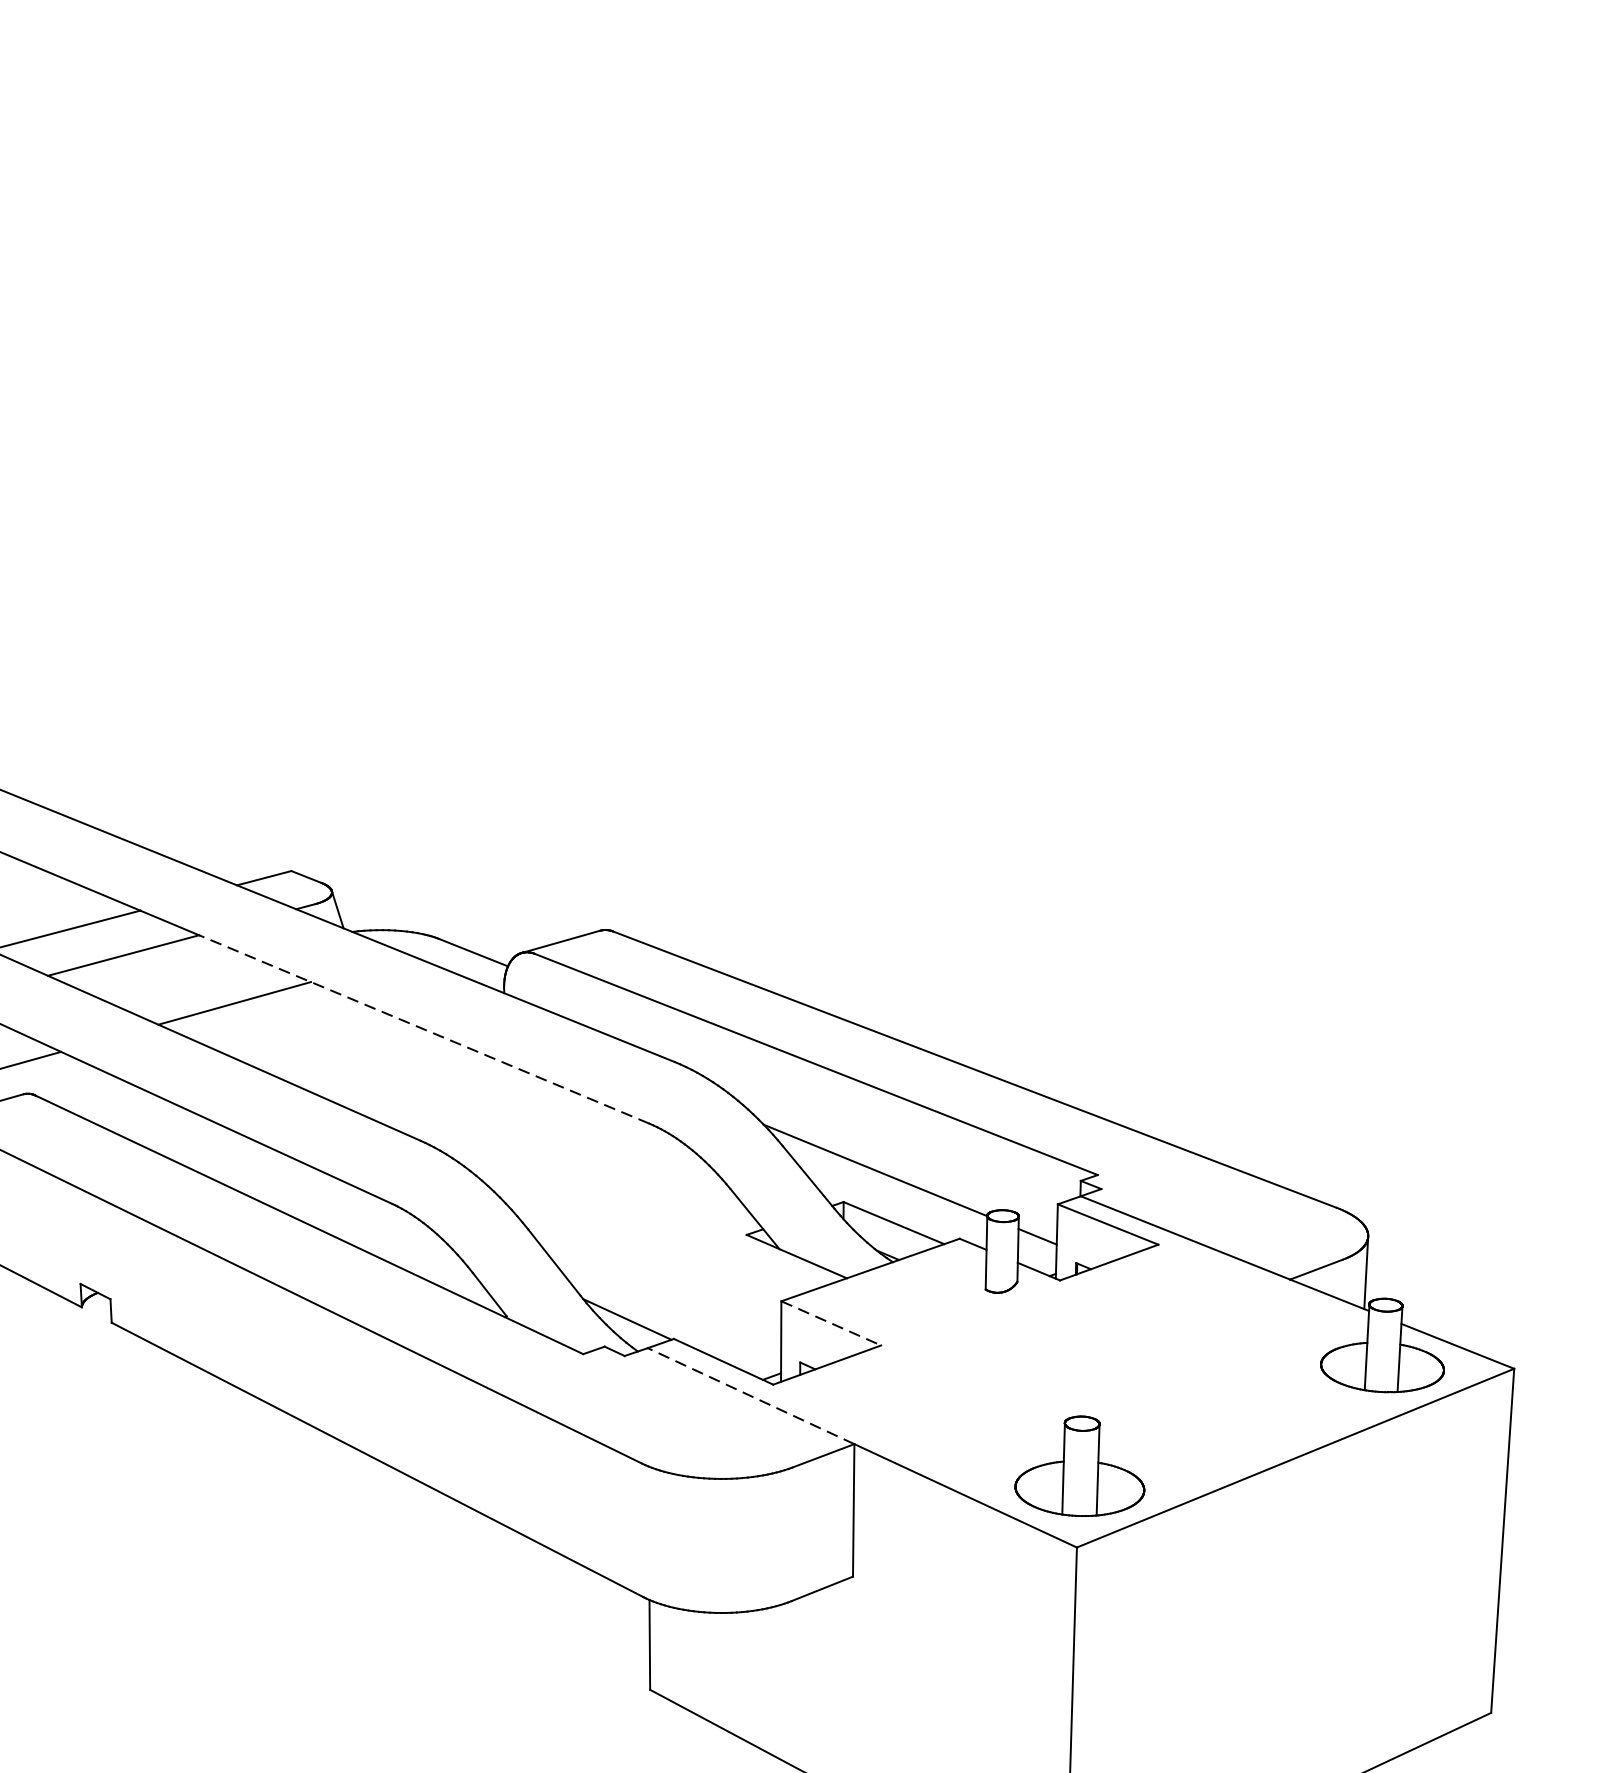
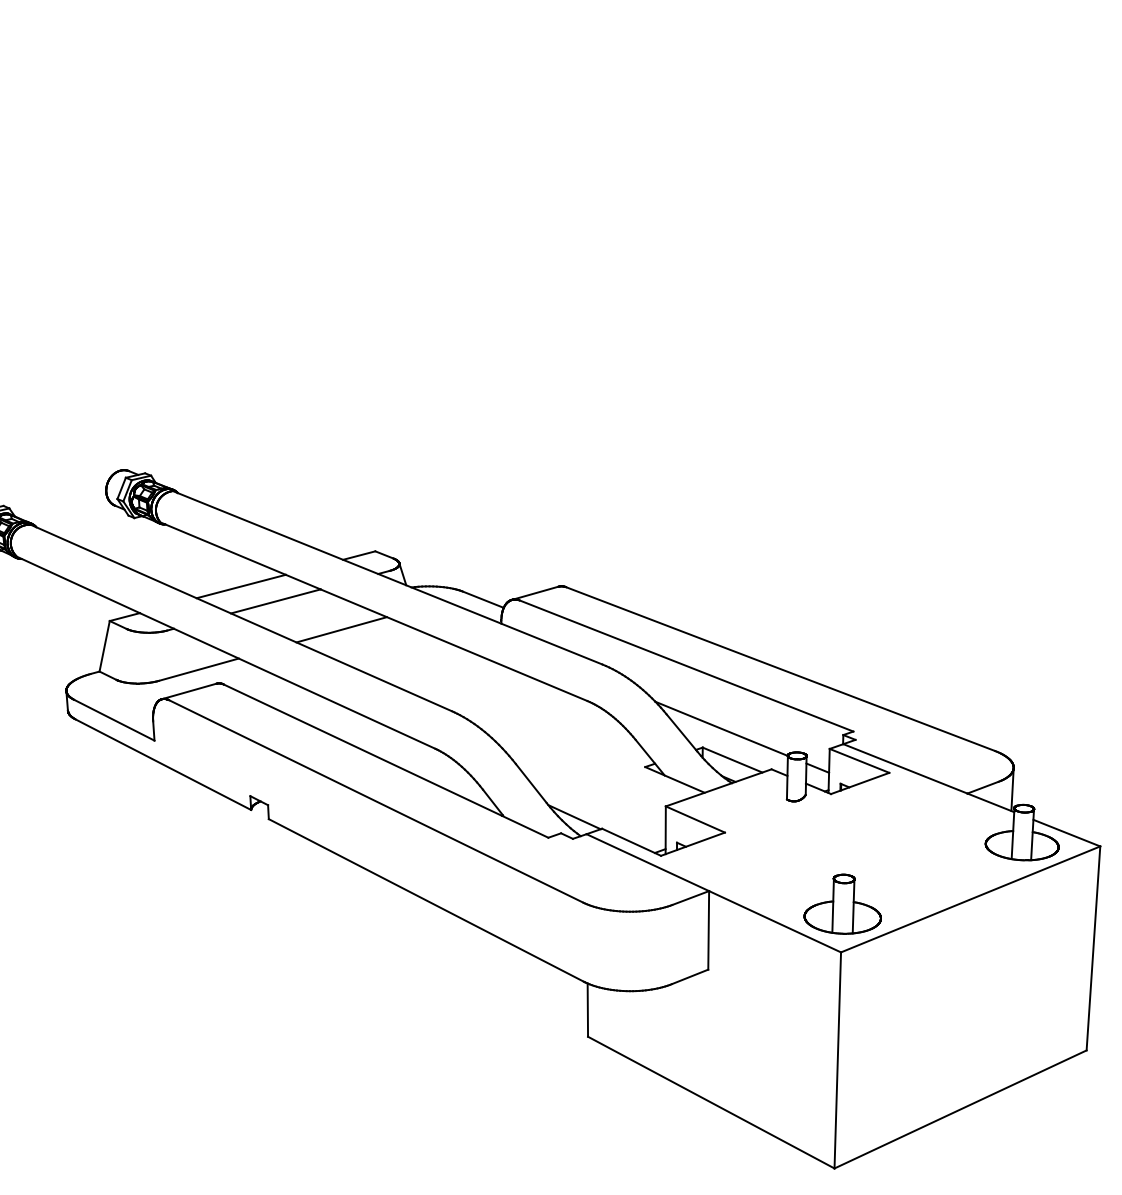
line: (424, 1029) -> (454, 645), dashed -> solid
line: (831, 1323) -> (695, 819), dashed -> solid
line: (750, 1395) -> (647, 862), dashed -> solid

